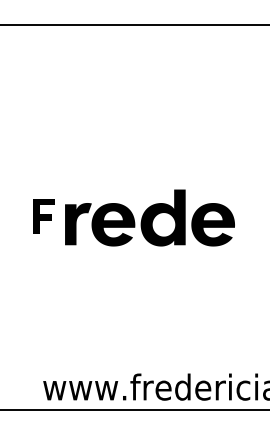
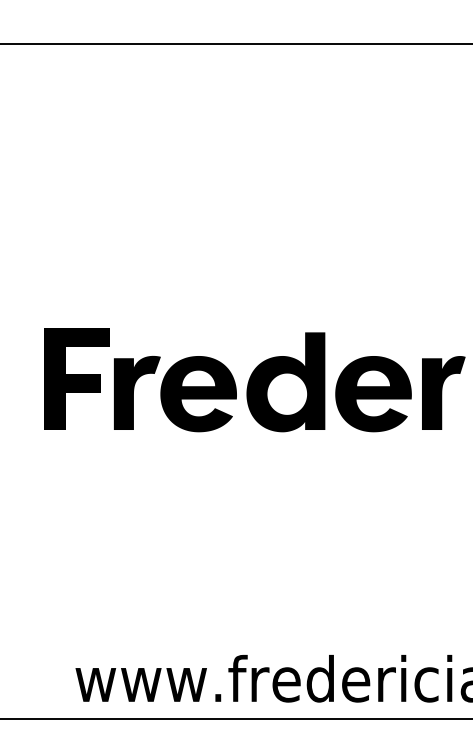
part: (43, 215) -> (76, 377), size x1.67
fill: (252, 224) -> (442, 393), added

